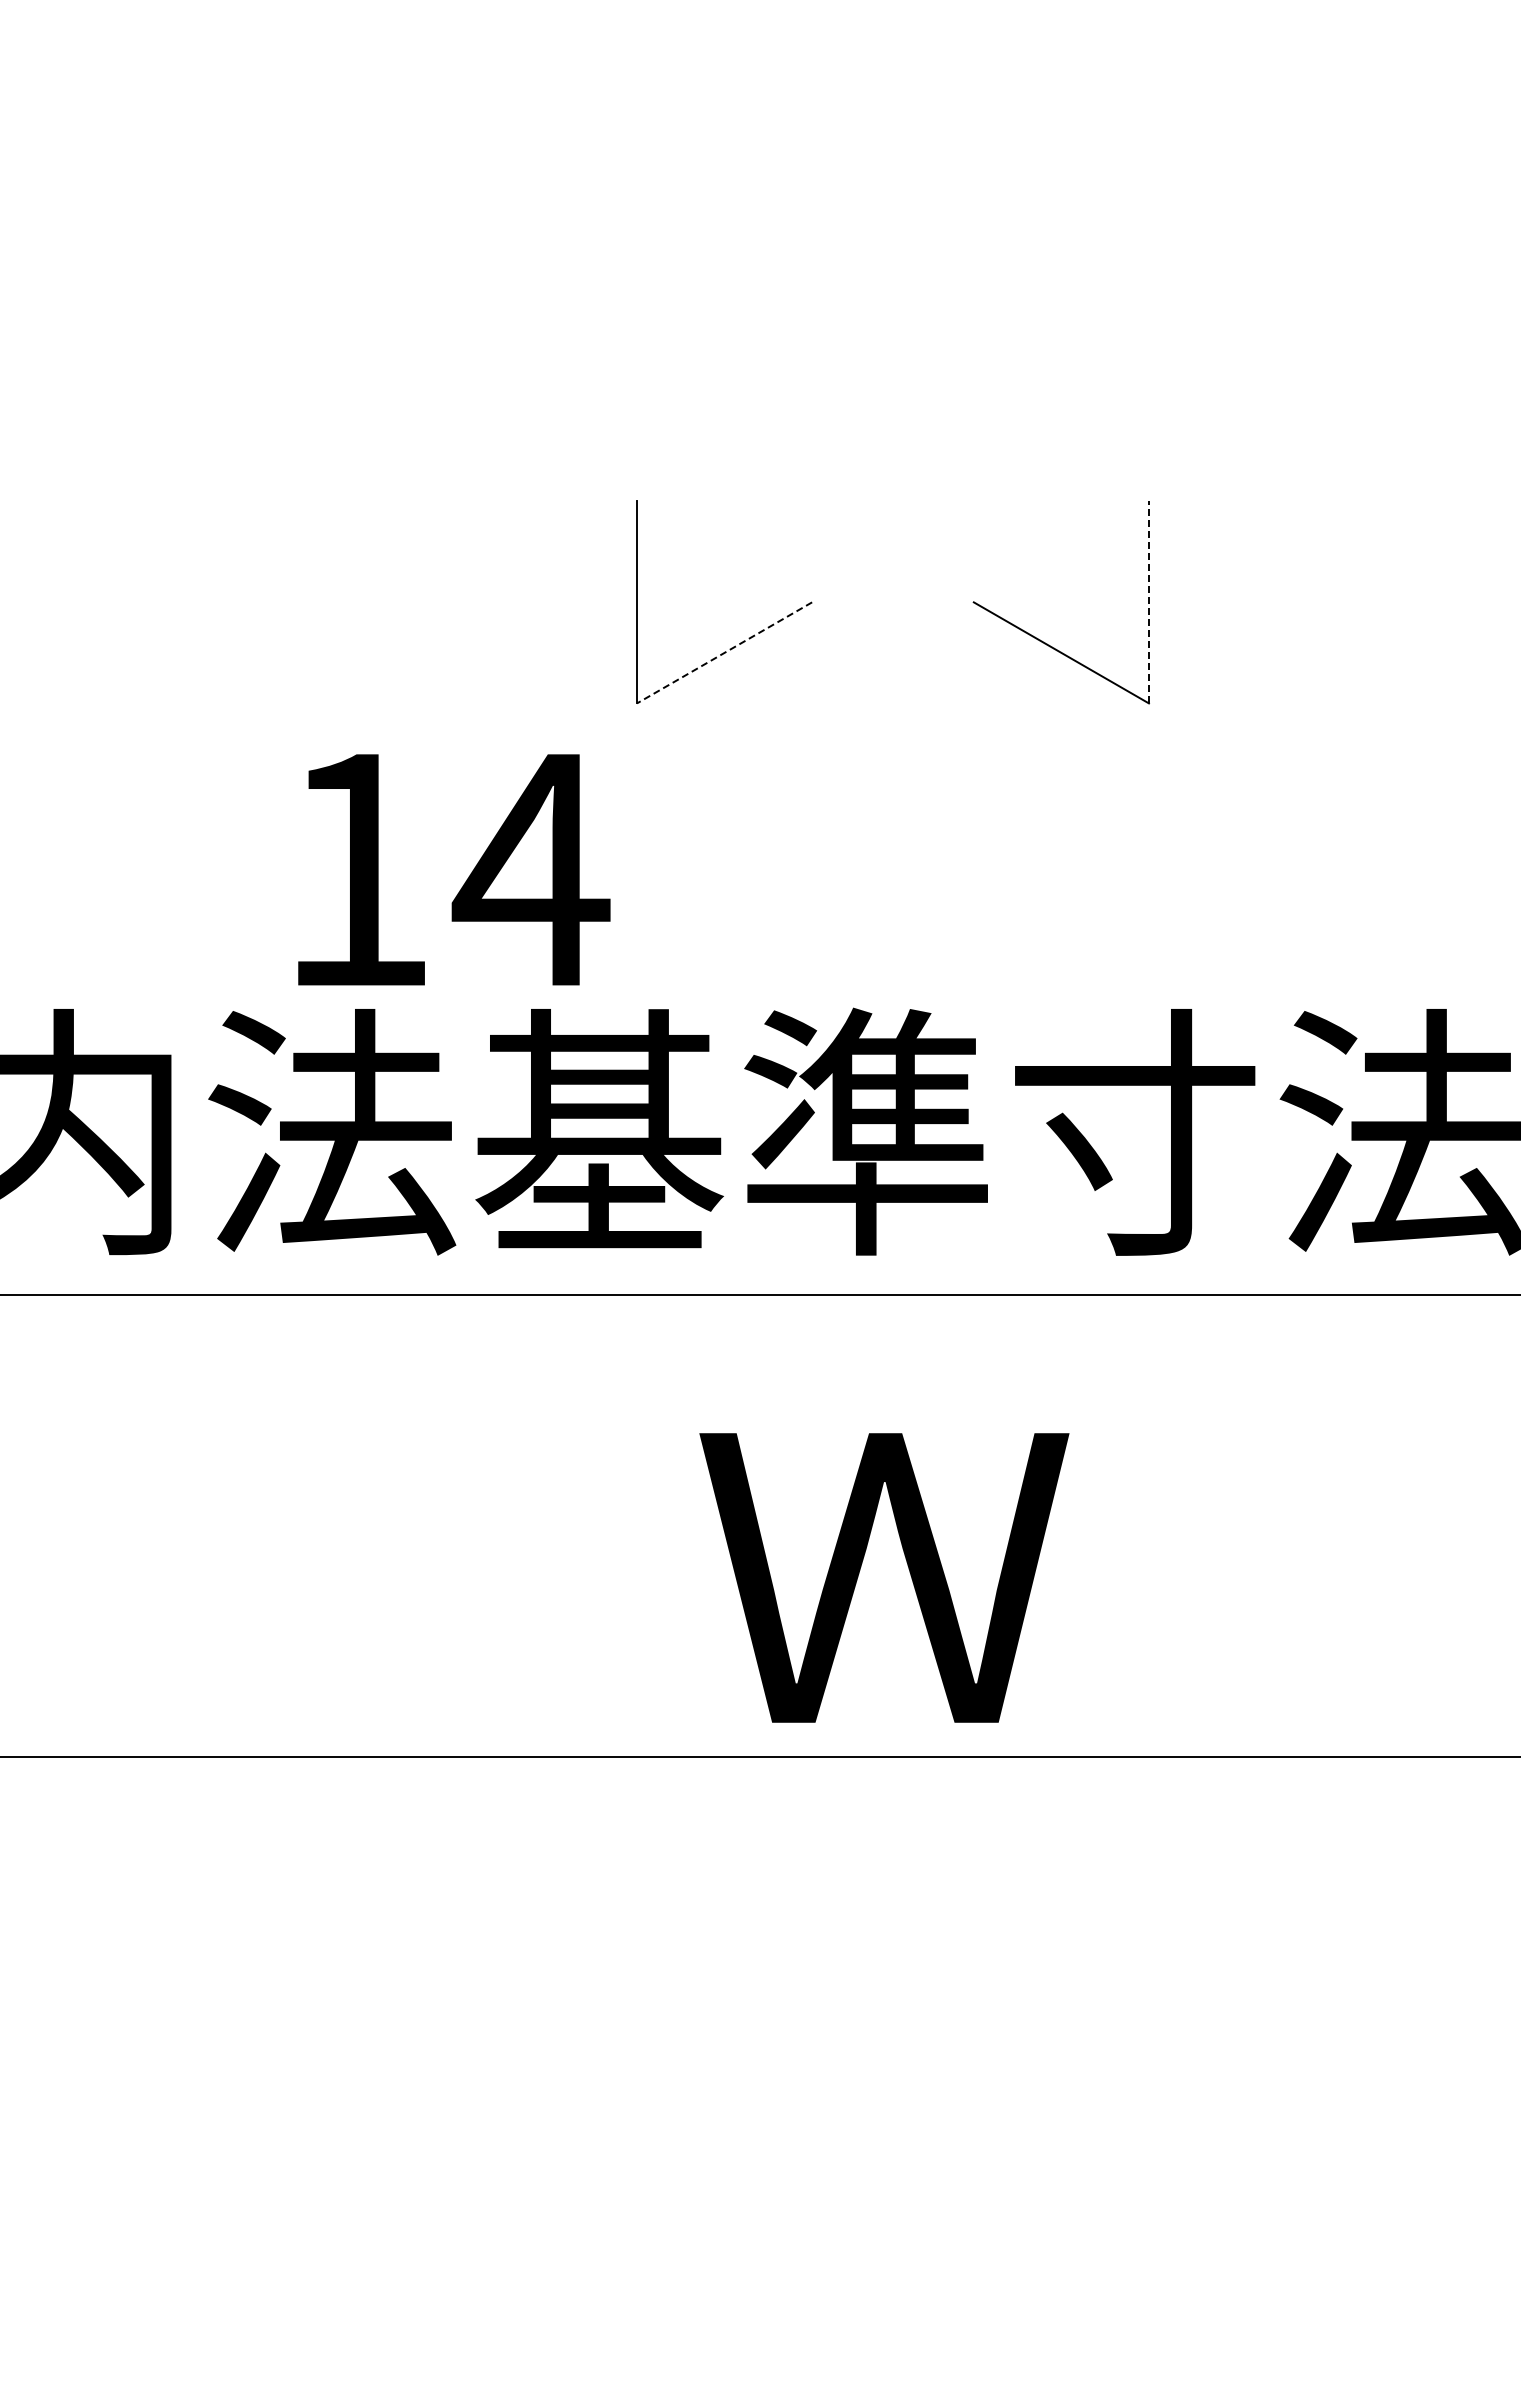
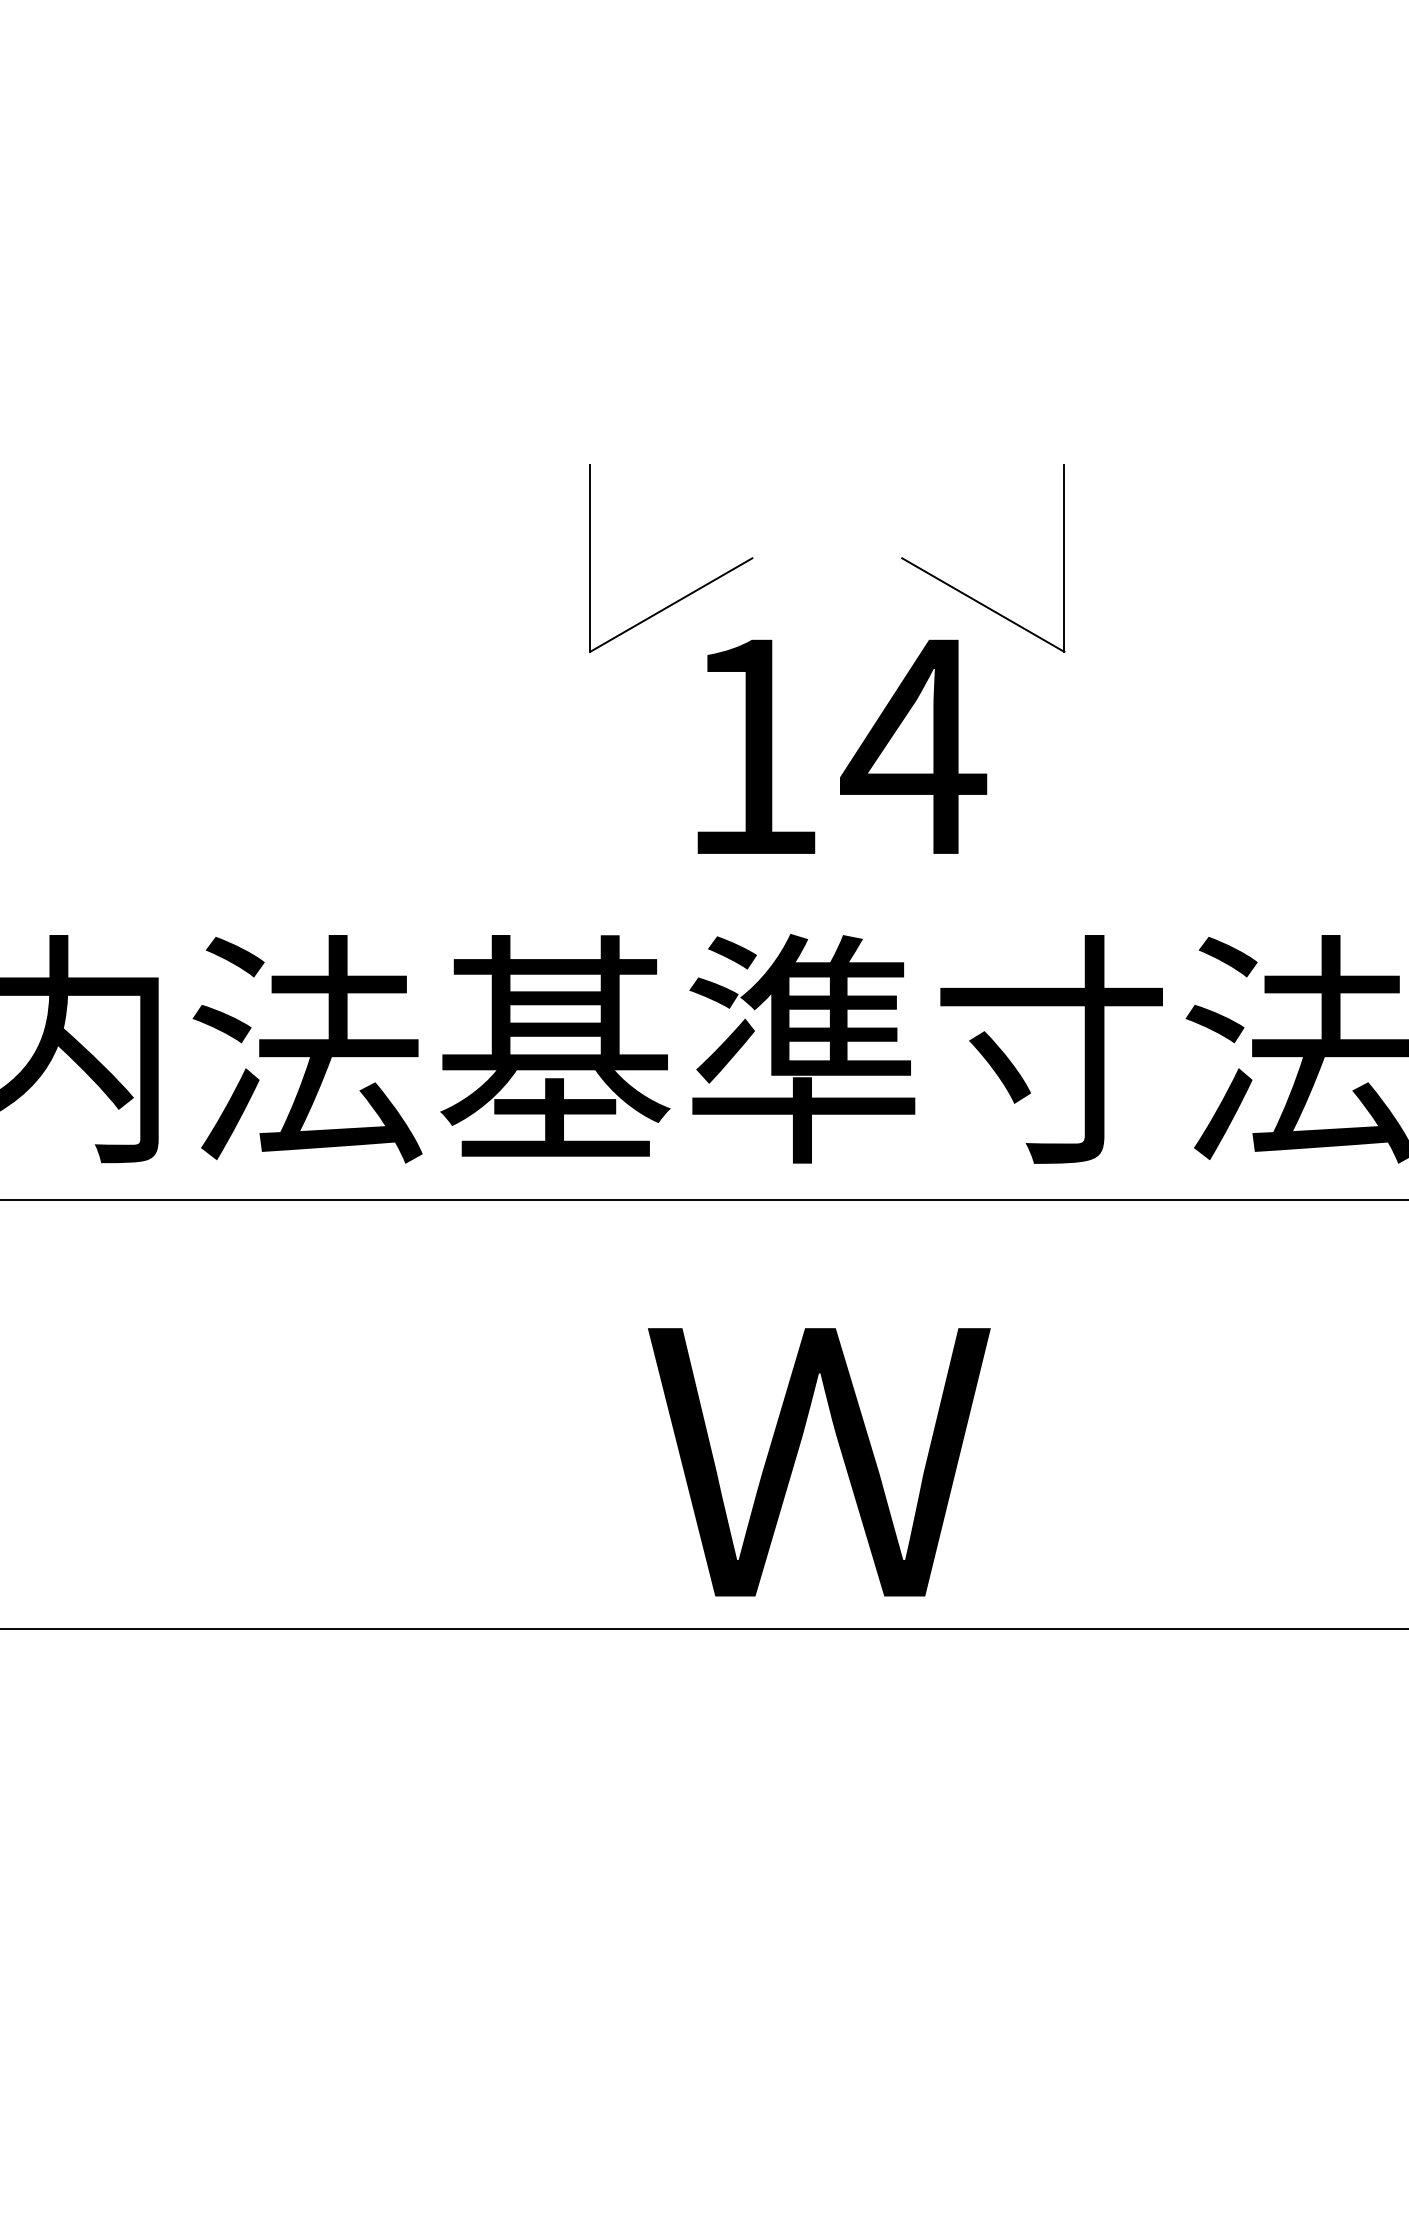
line: (1148, 601) -> (1064, 557), dashed -> solid
line: (724, 653) -> (671, 605), dashed -> solid
text: (454, 869) -> (842, 746), moved

